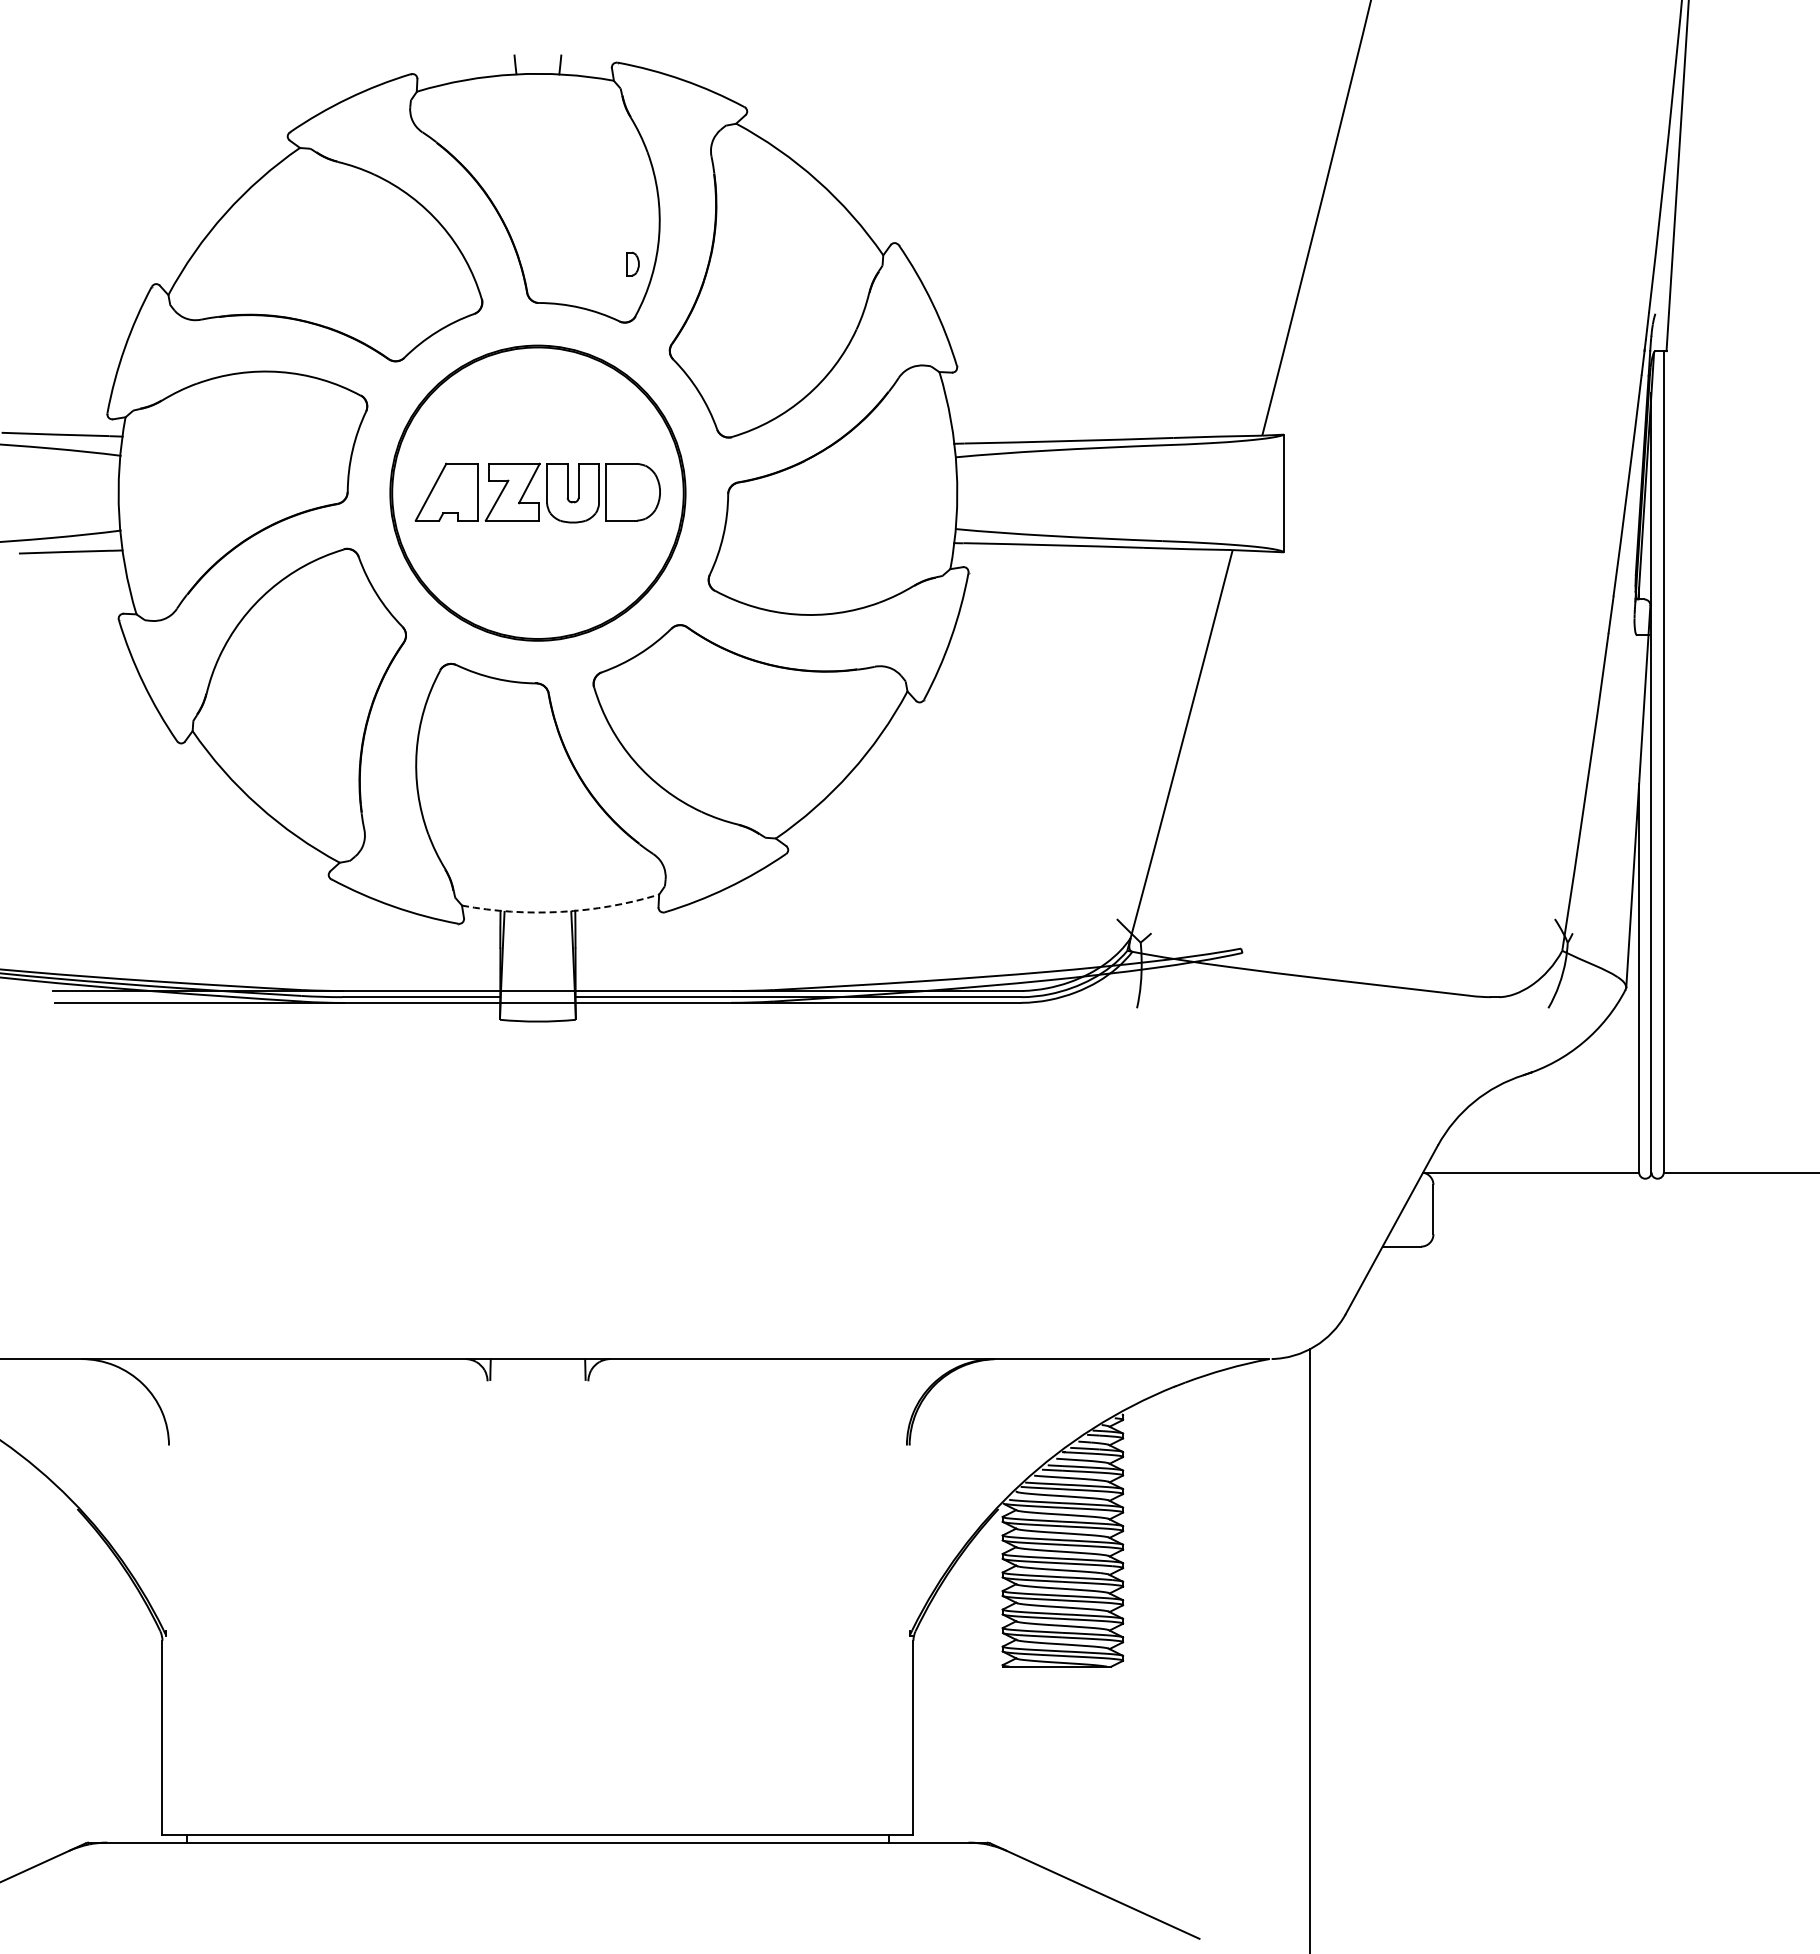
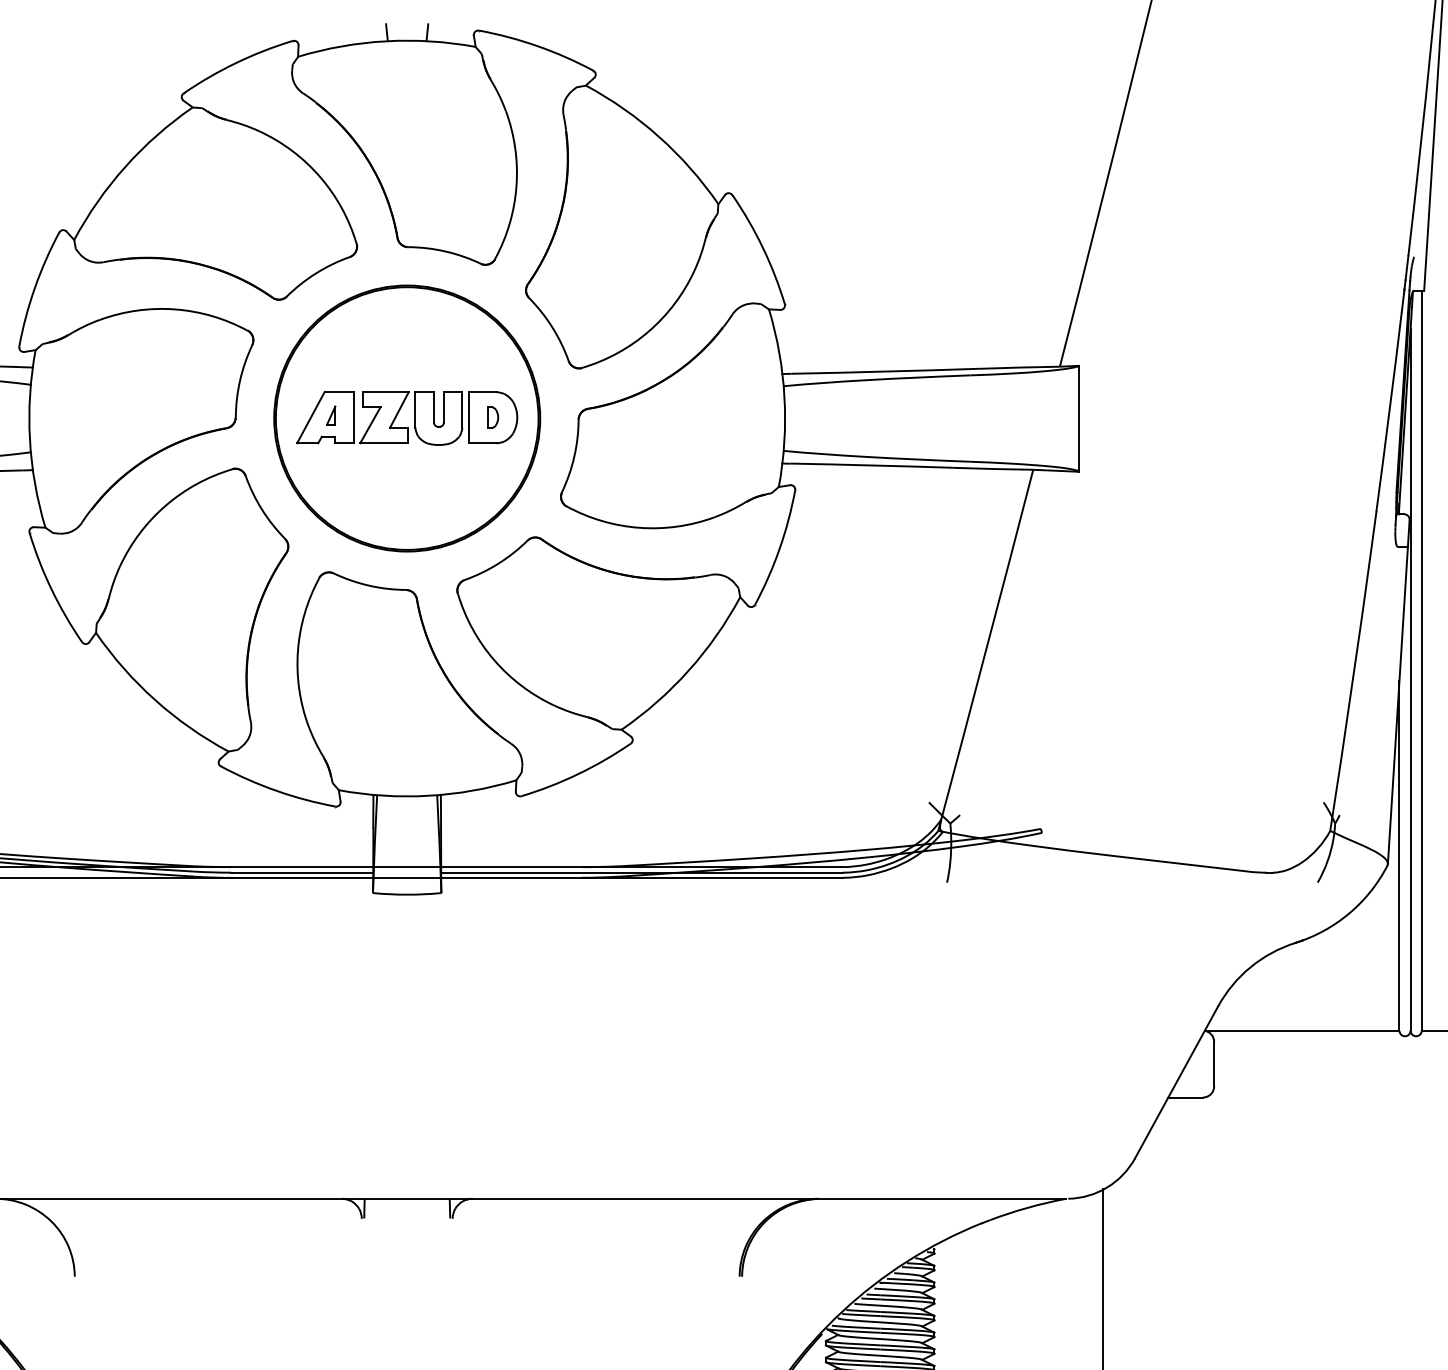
part: (632, 263) -> (492, 417), moved
part: (453, 489) -> (331, 415), added
arc: (561, 911) -> (428, 795), dashed -> solid

